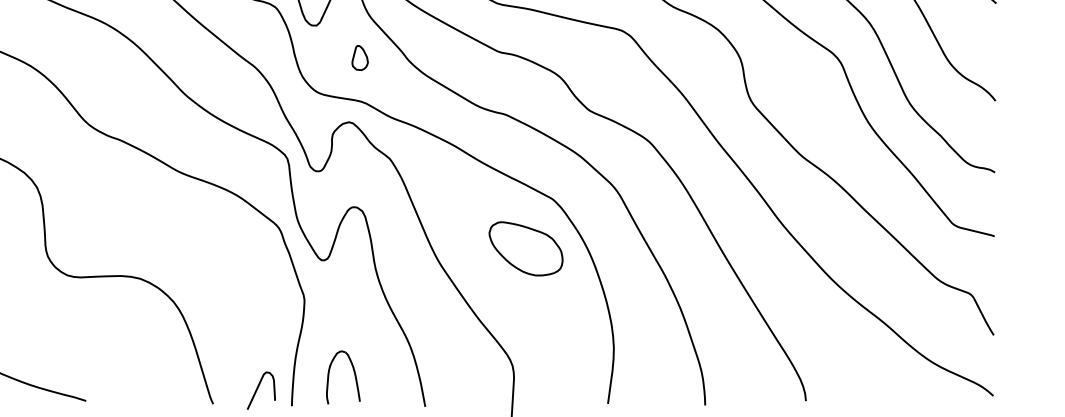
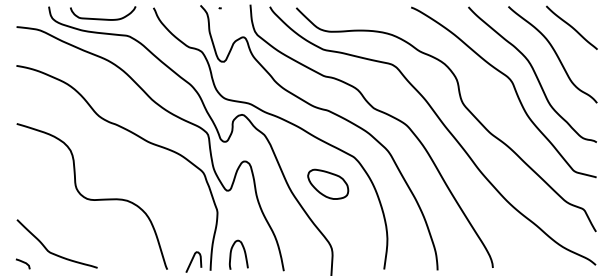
part: (360, 57) -> (248, 79), removed
part: (526, 247) -> (328, 183), moved

